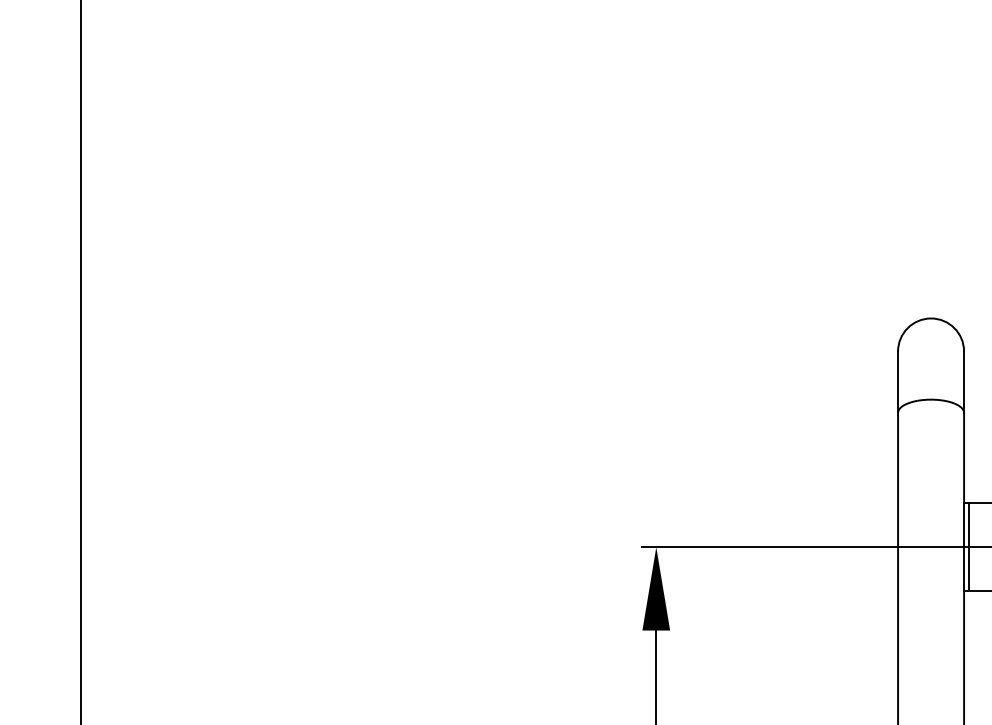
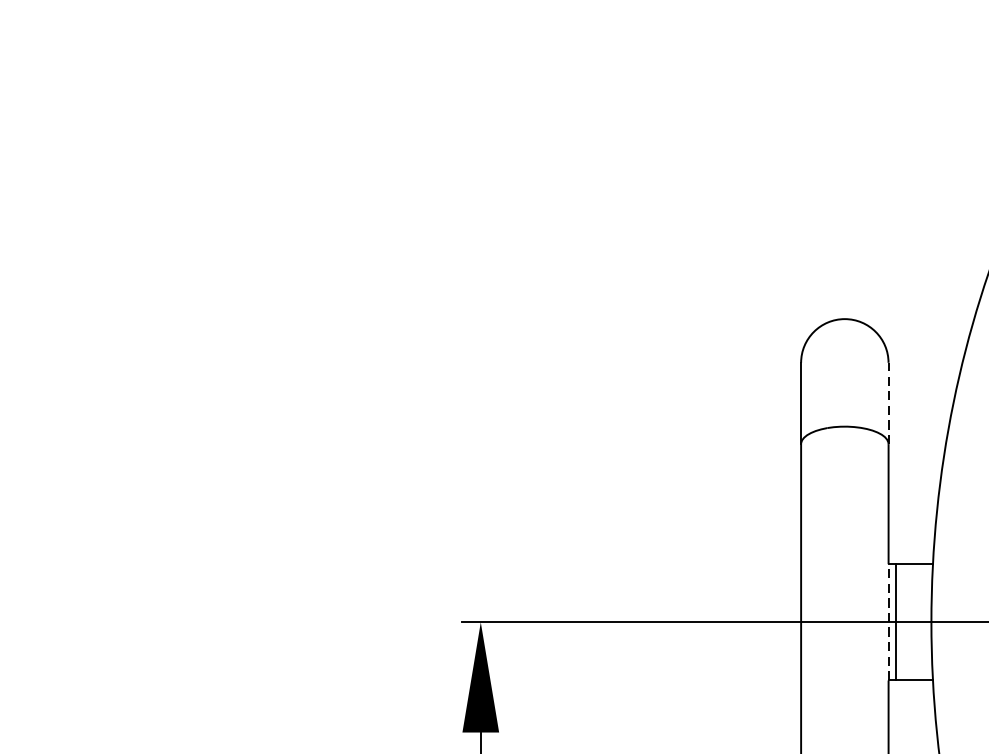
line: (964, 382) -> (889, 403), solid -> dashed
line: (964, 547) -> (889, 622), solid -> dashed

